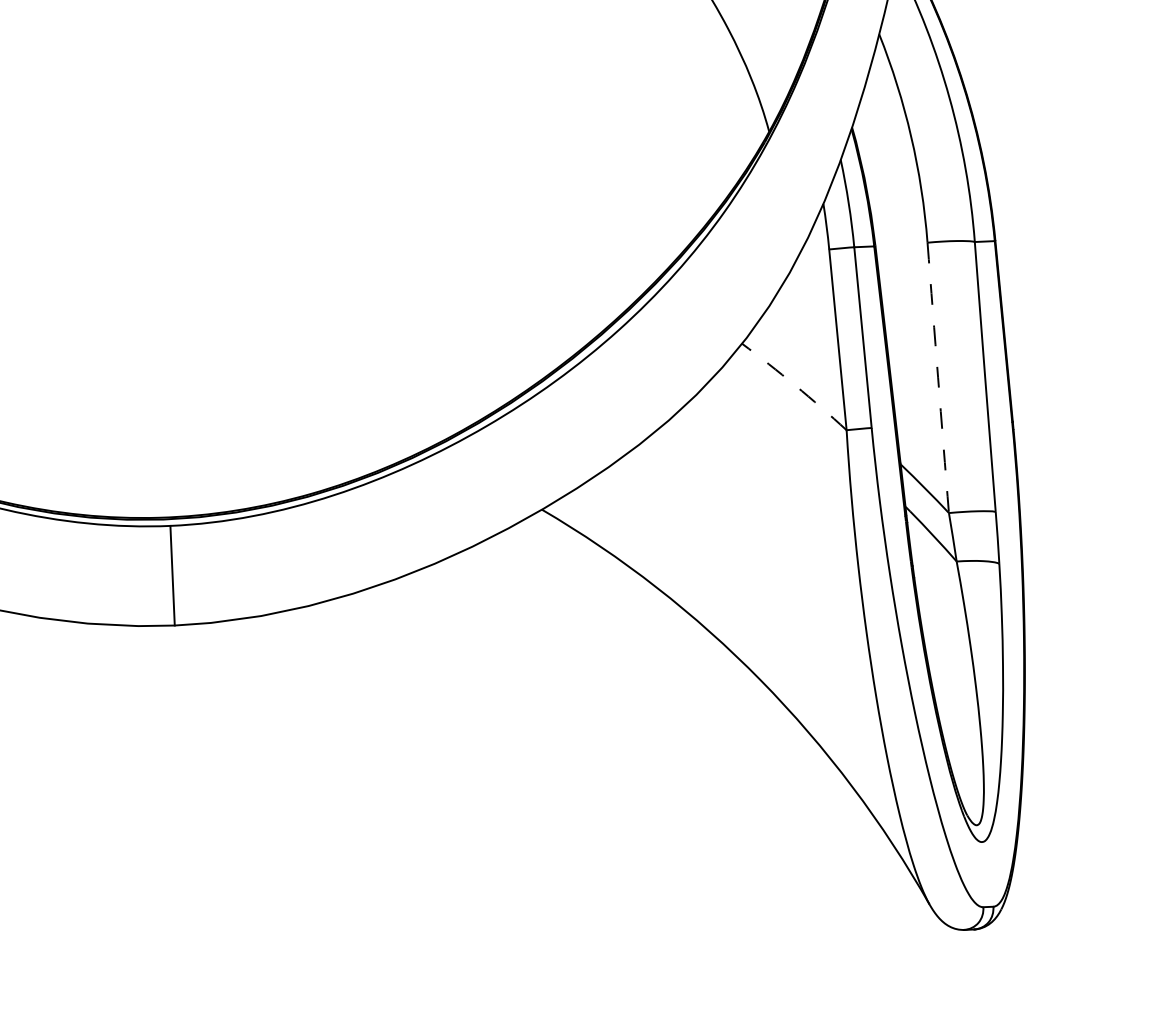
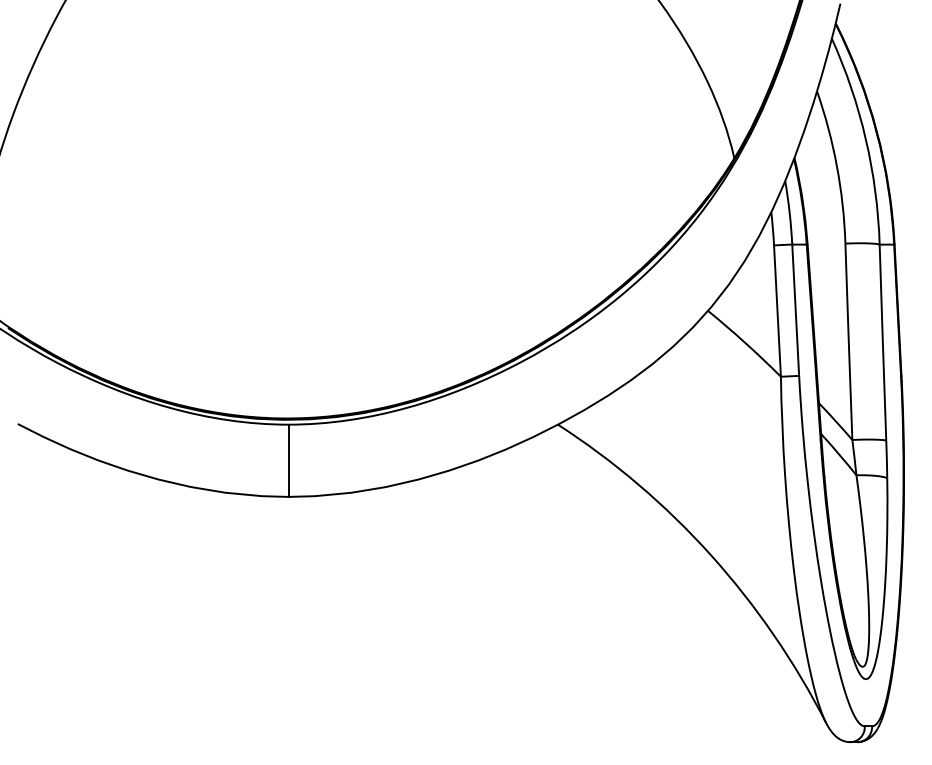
arc: (937, 377) -> (848, 341), dashed -> solid
arc: (795, 385) -> (745, 342), dashed -> solid

